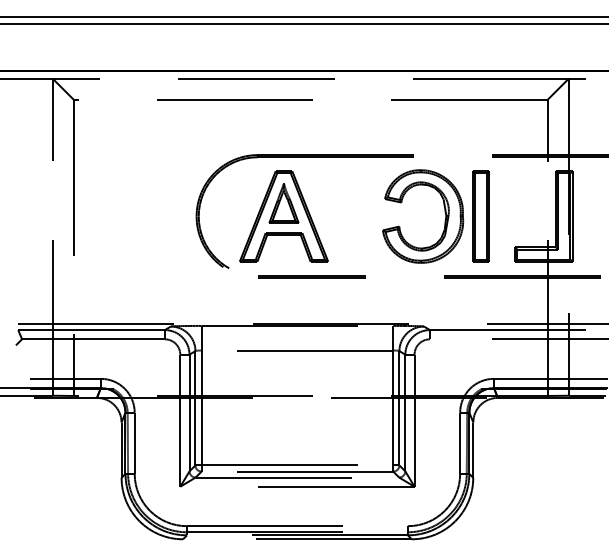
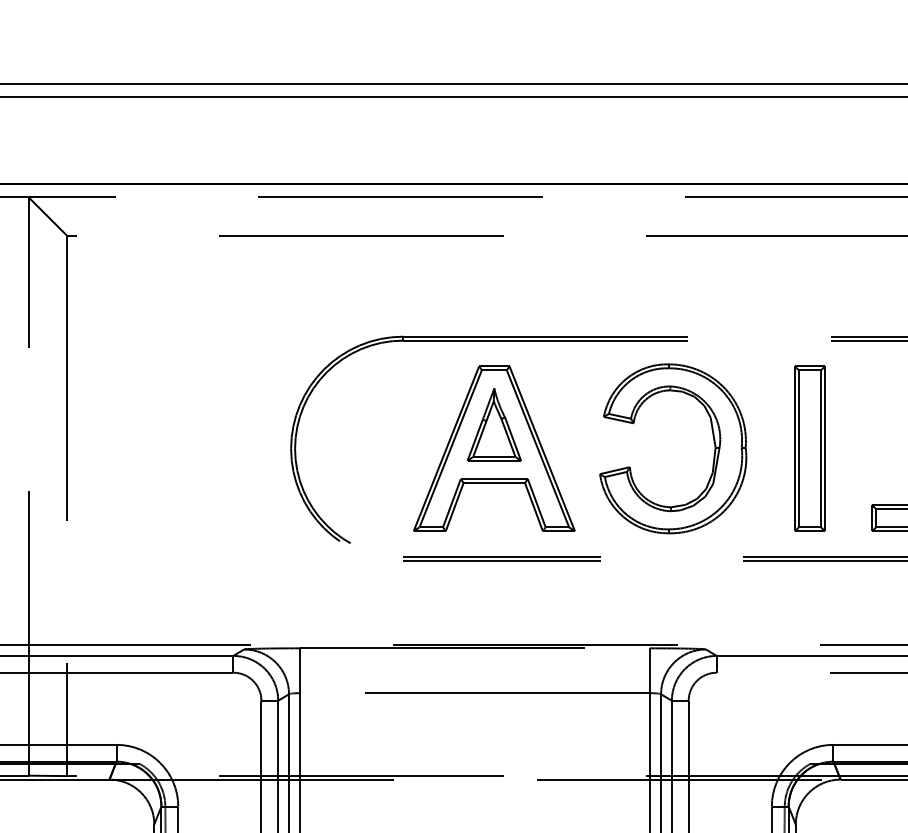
part: (444, 212) -> (712, 441), moved
part: (283, 216) -> (493, 448), moved

